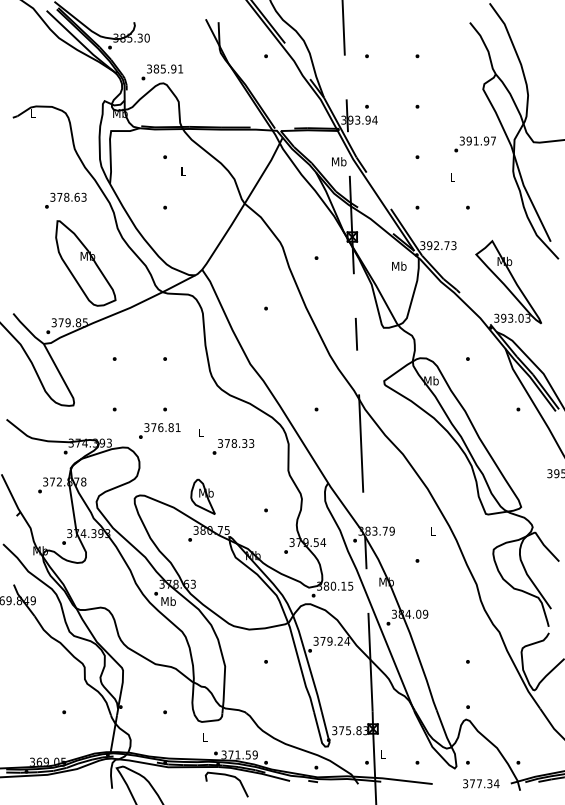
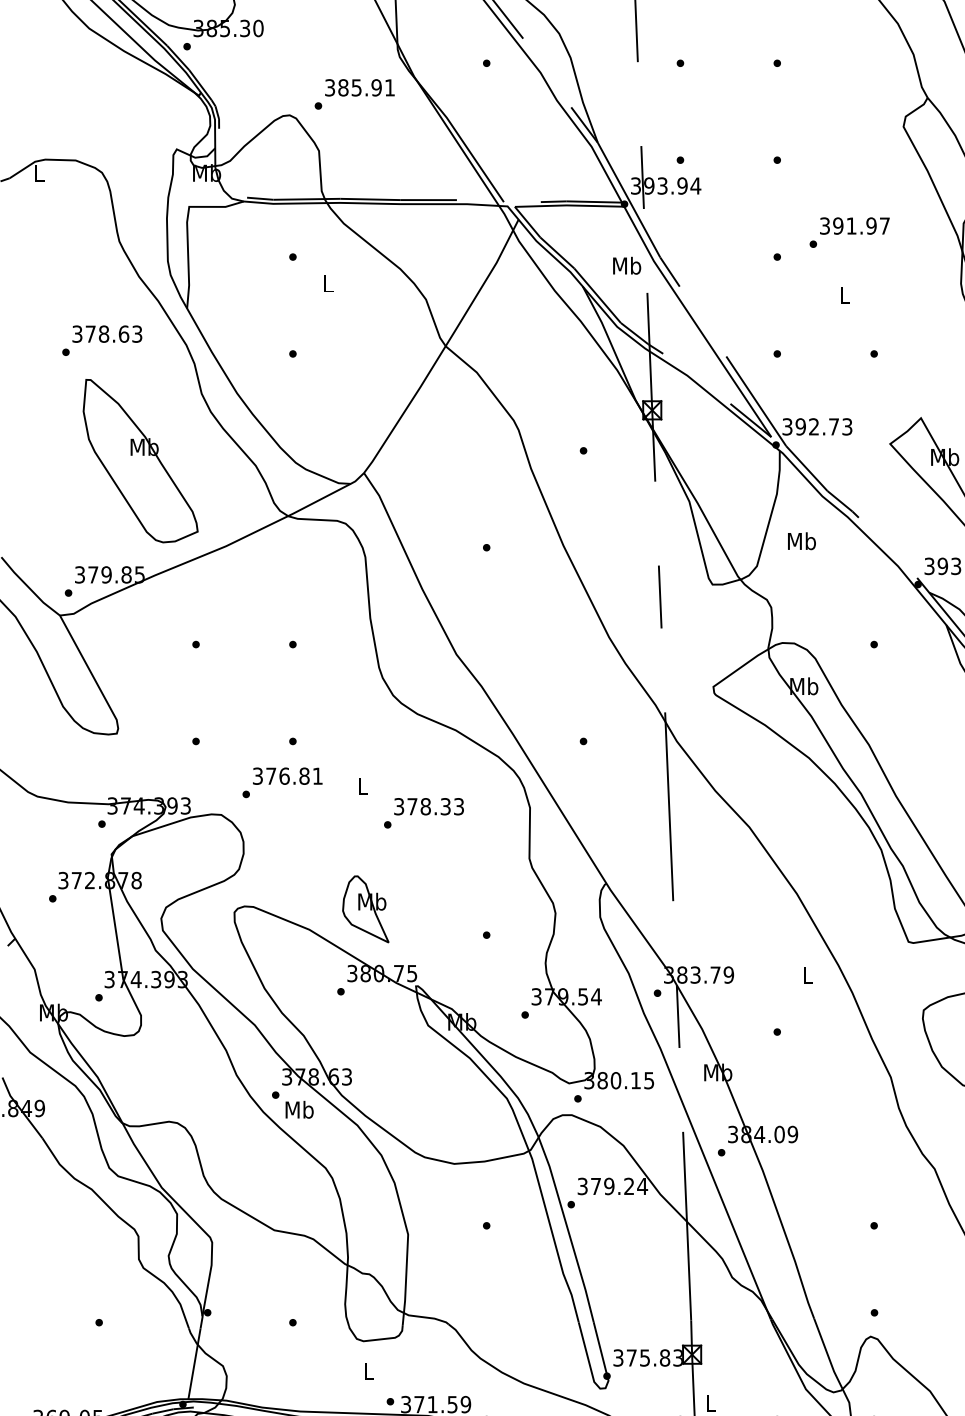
text: (161, 72) -> (353, 94), moved
text: (474, 144) -> (848, 232), moved
text: (399, 265) -> (802, 539), moved

